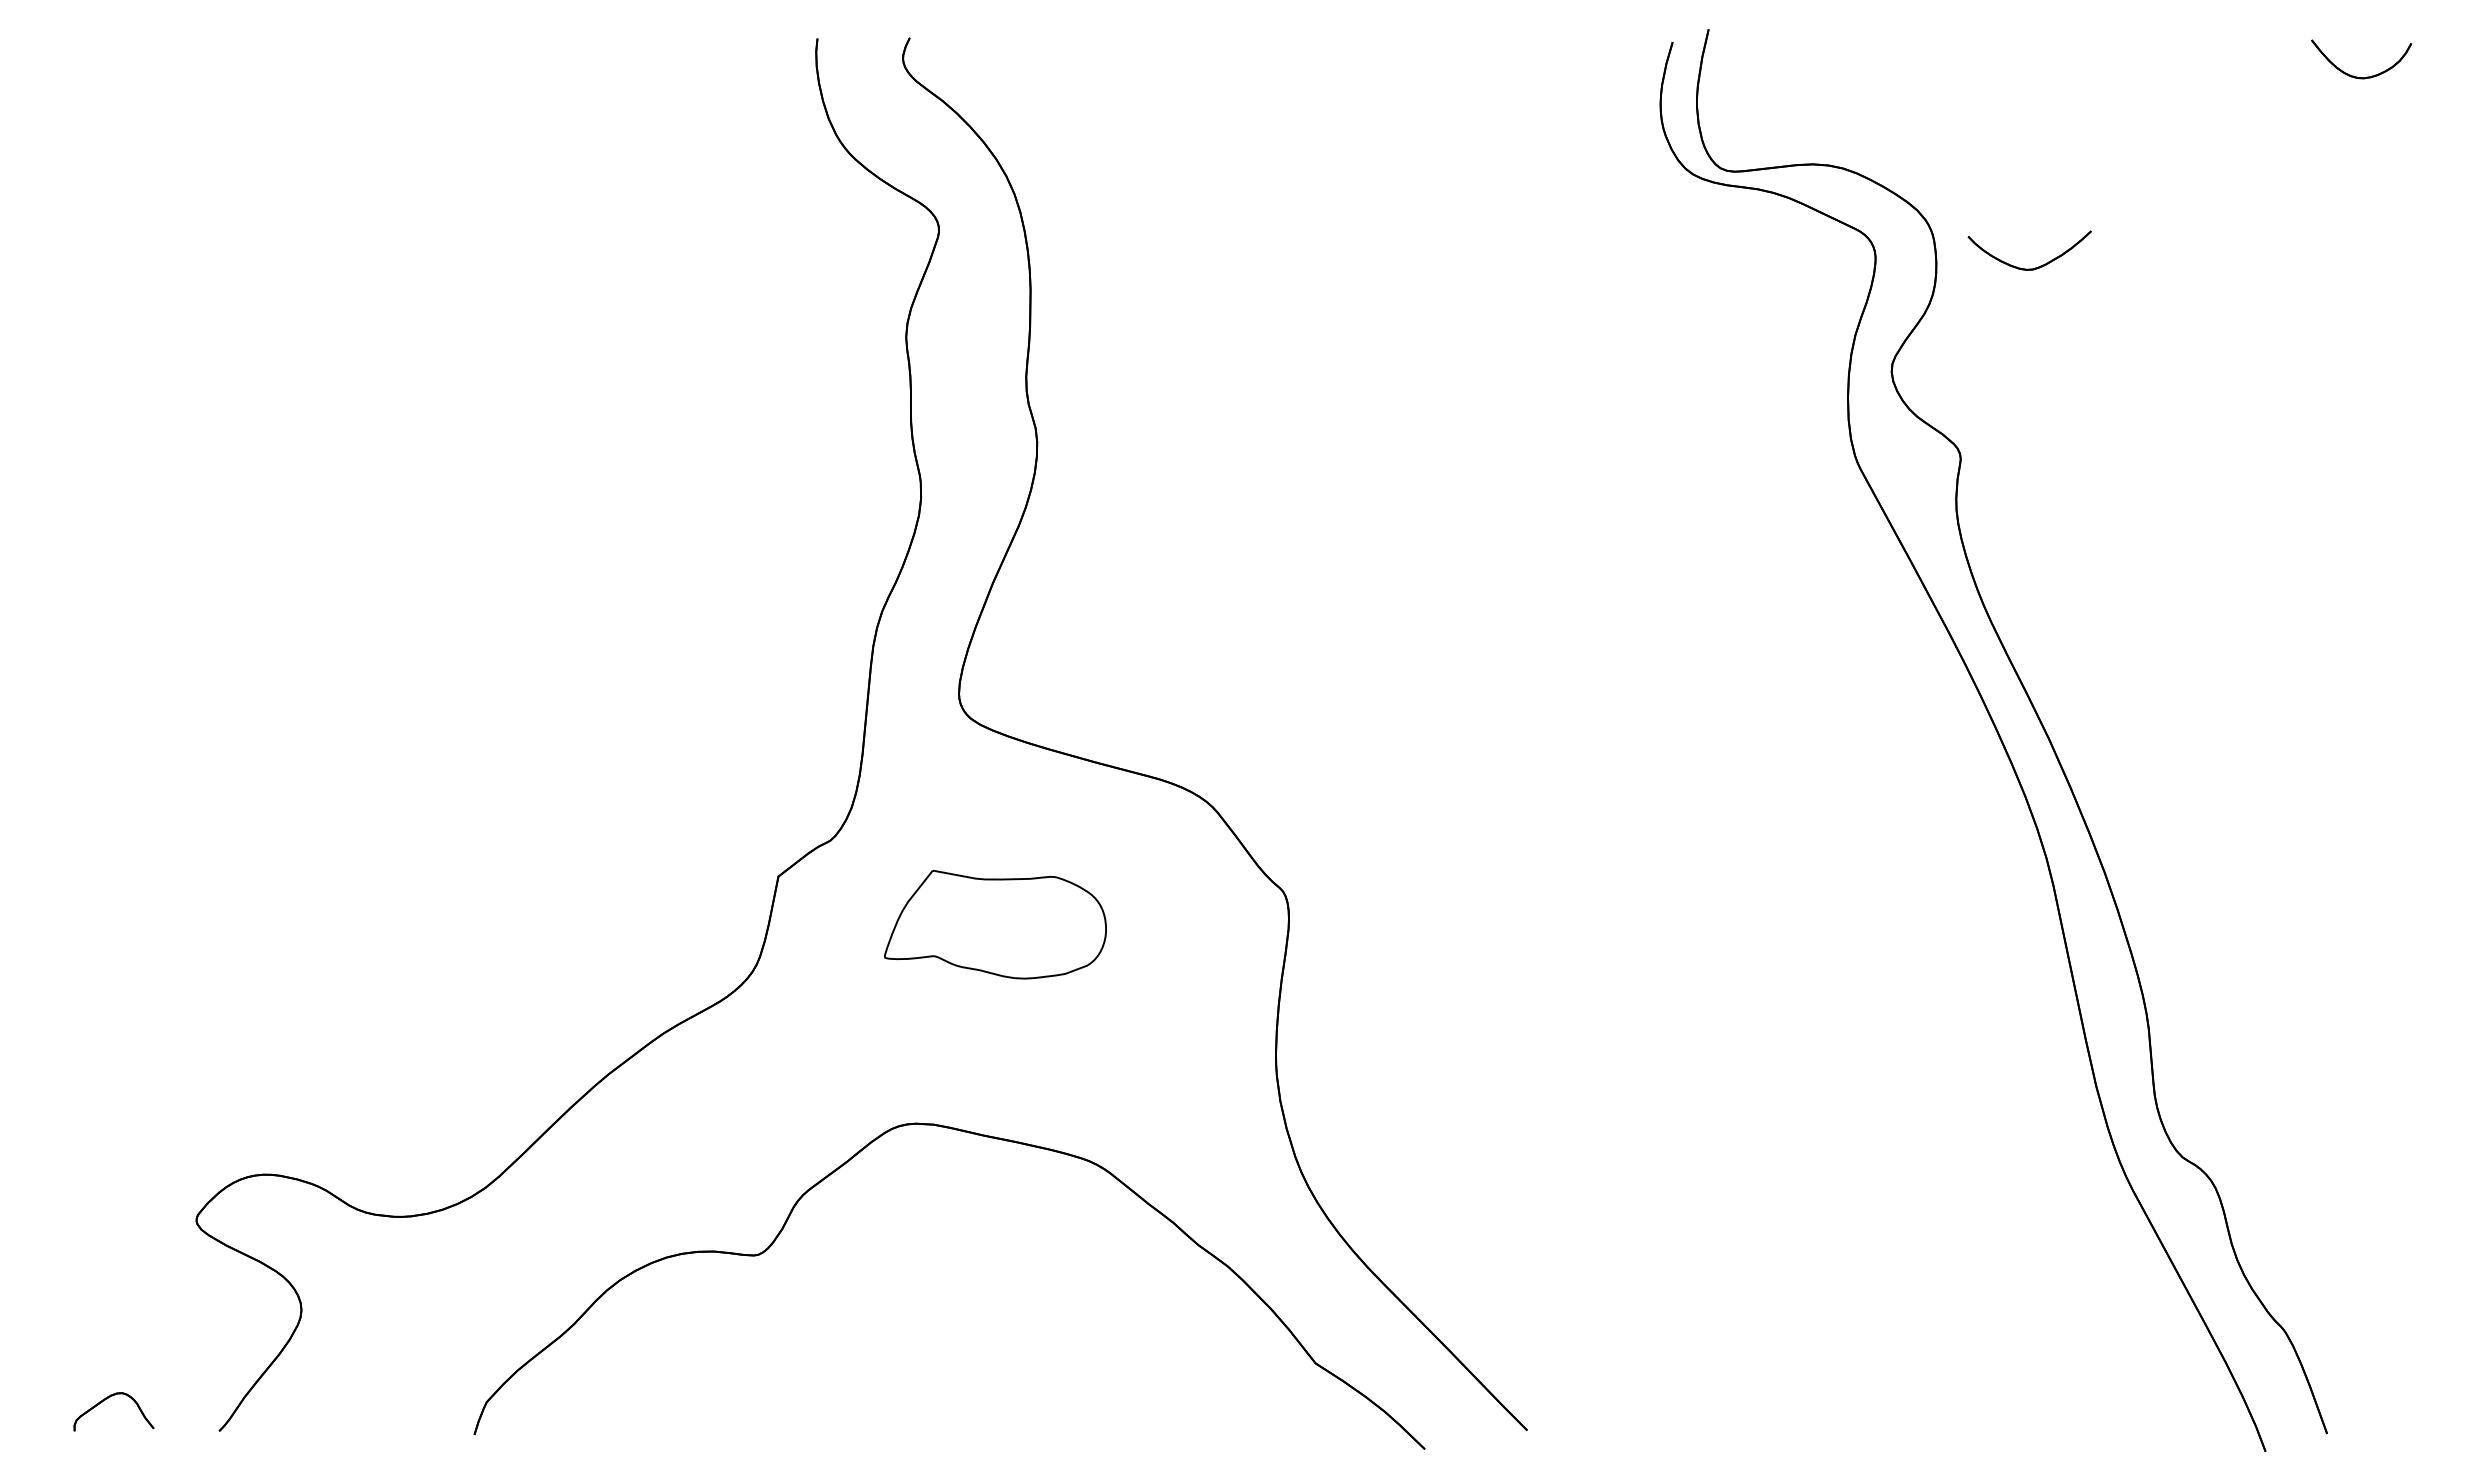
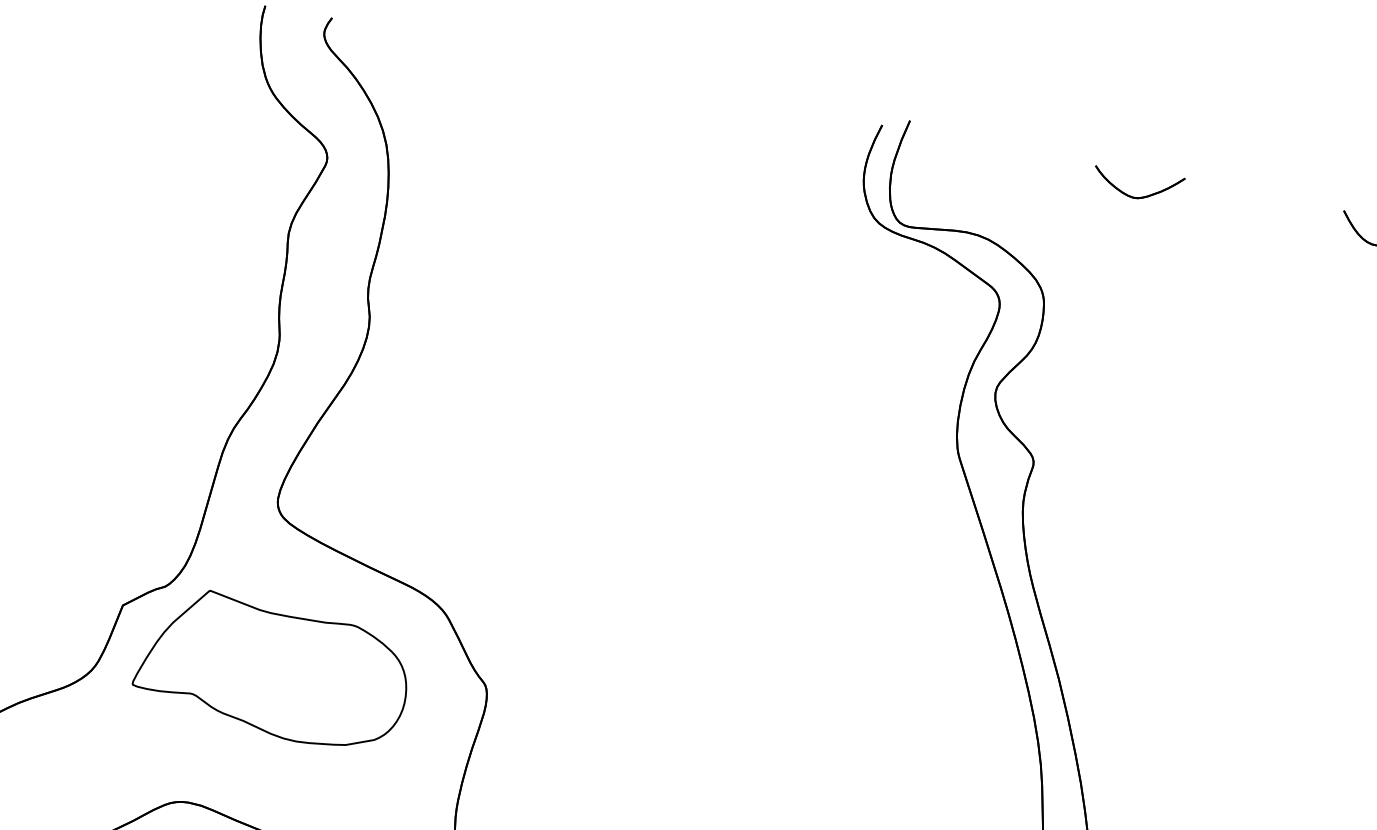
part: (2029, 268) -> (1135, 197), moved
part: (995, 924) -> (273, 669), size x1.67

